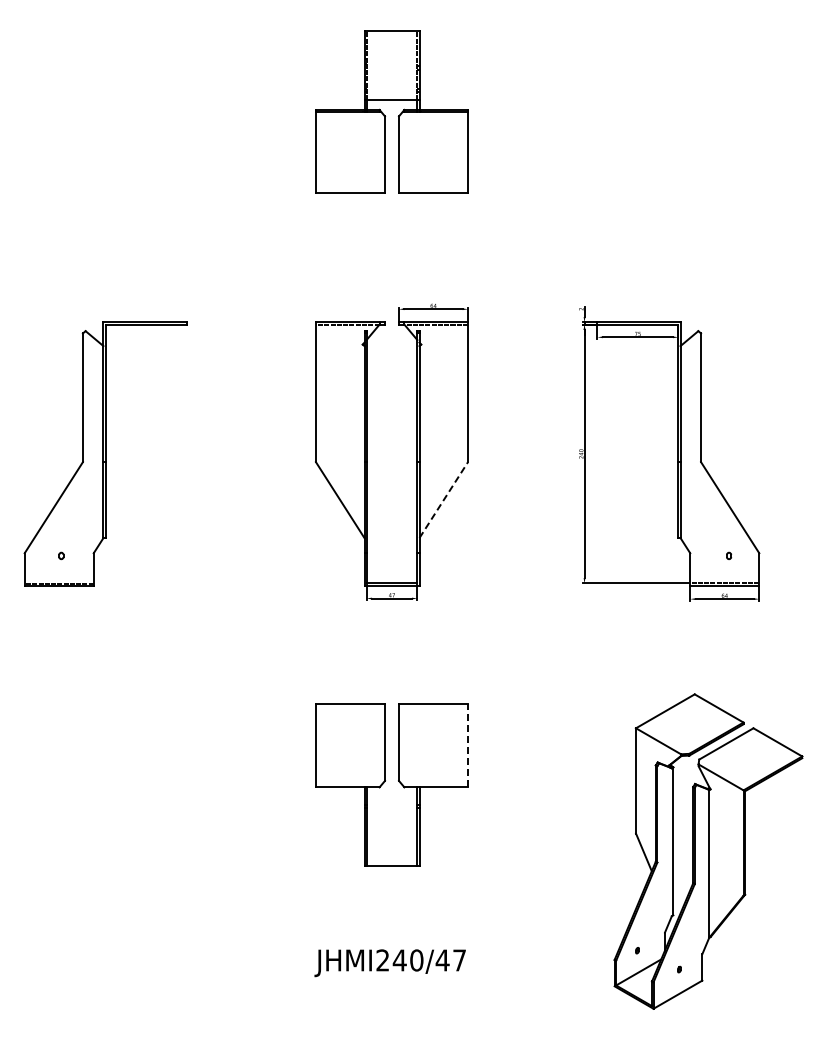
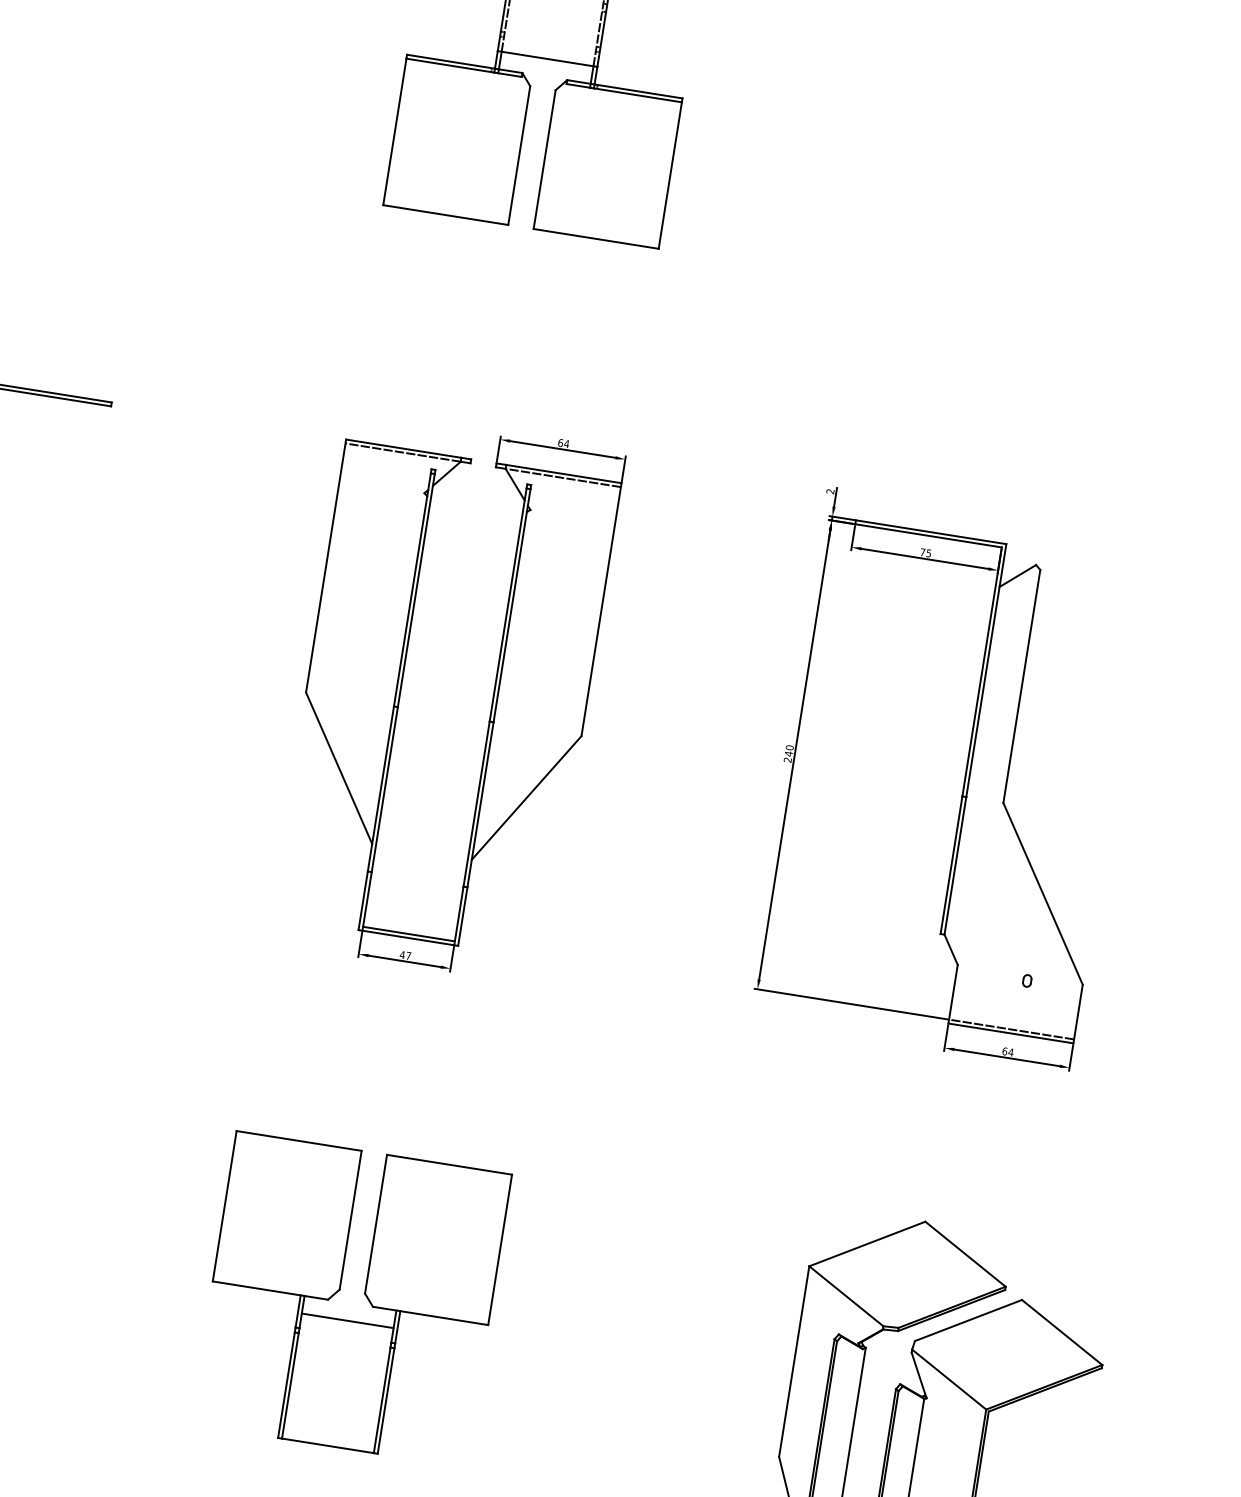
line: (444, 499) -> (528, 797), dashed -> solid
line: (468, 745) -> (501, 1249), dashed -> solid
line: (391, 797) -> (346, 1321), added

